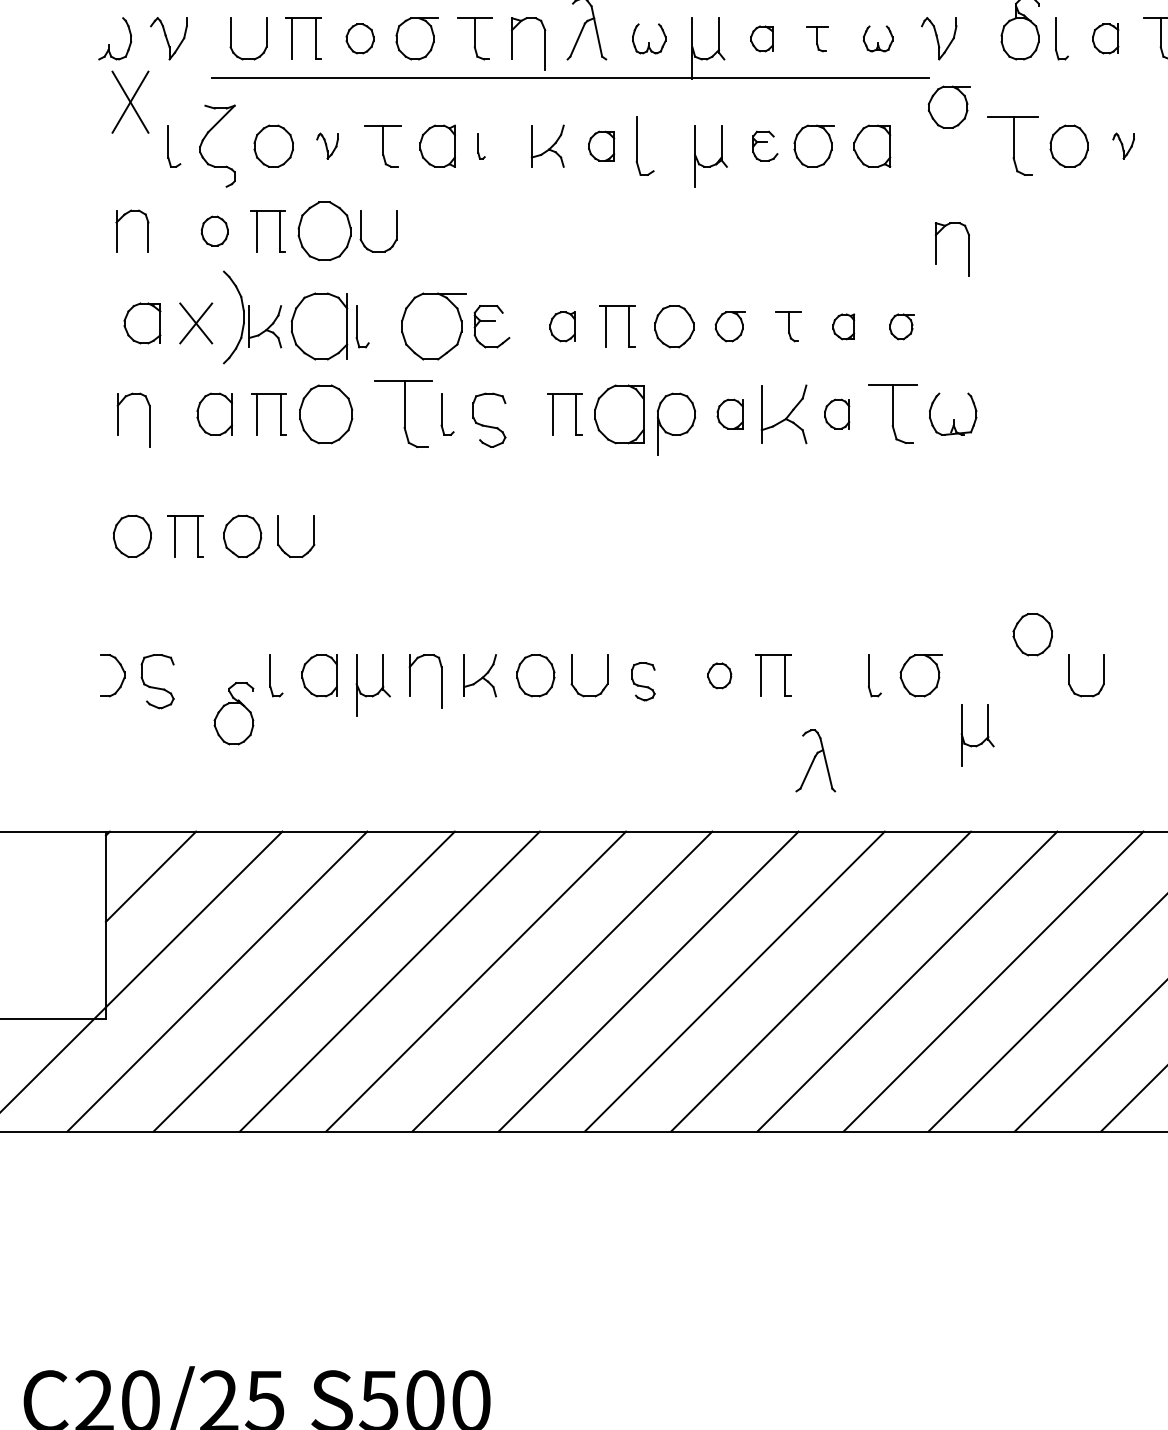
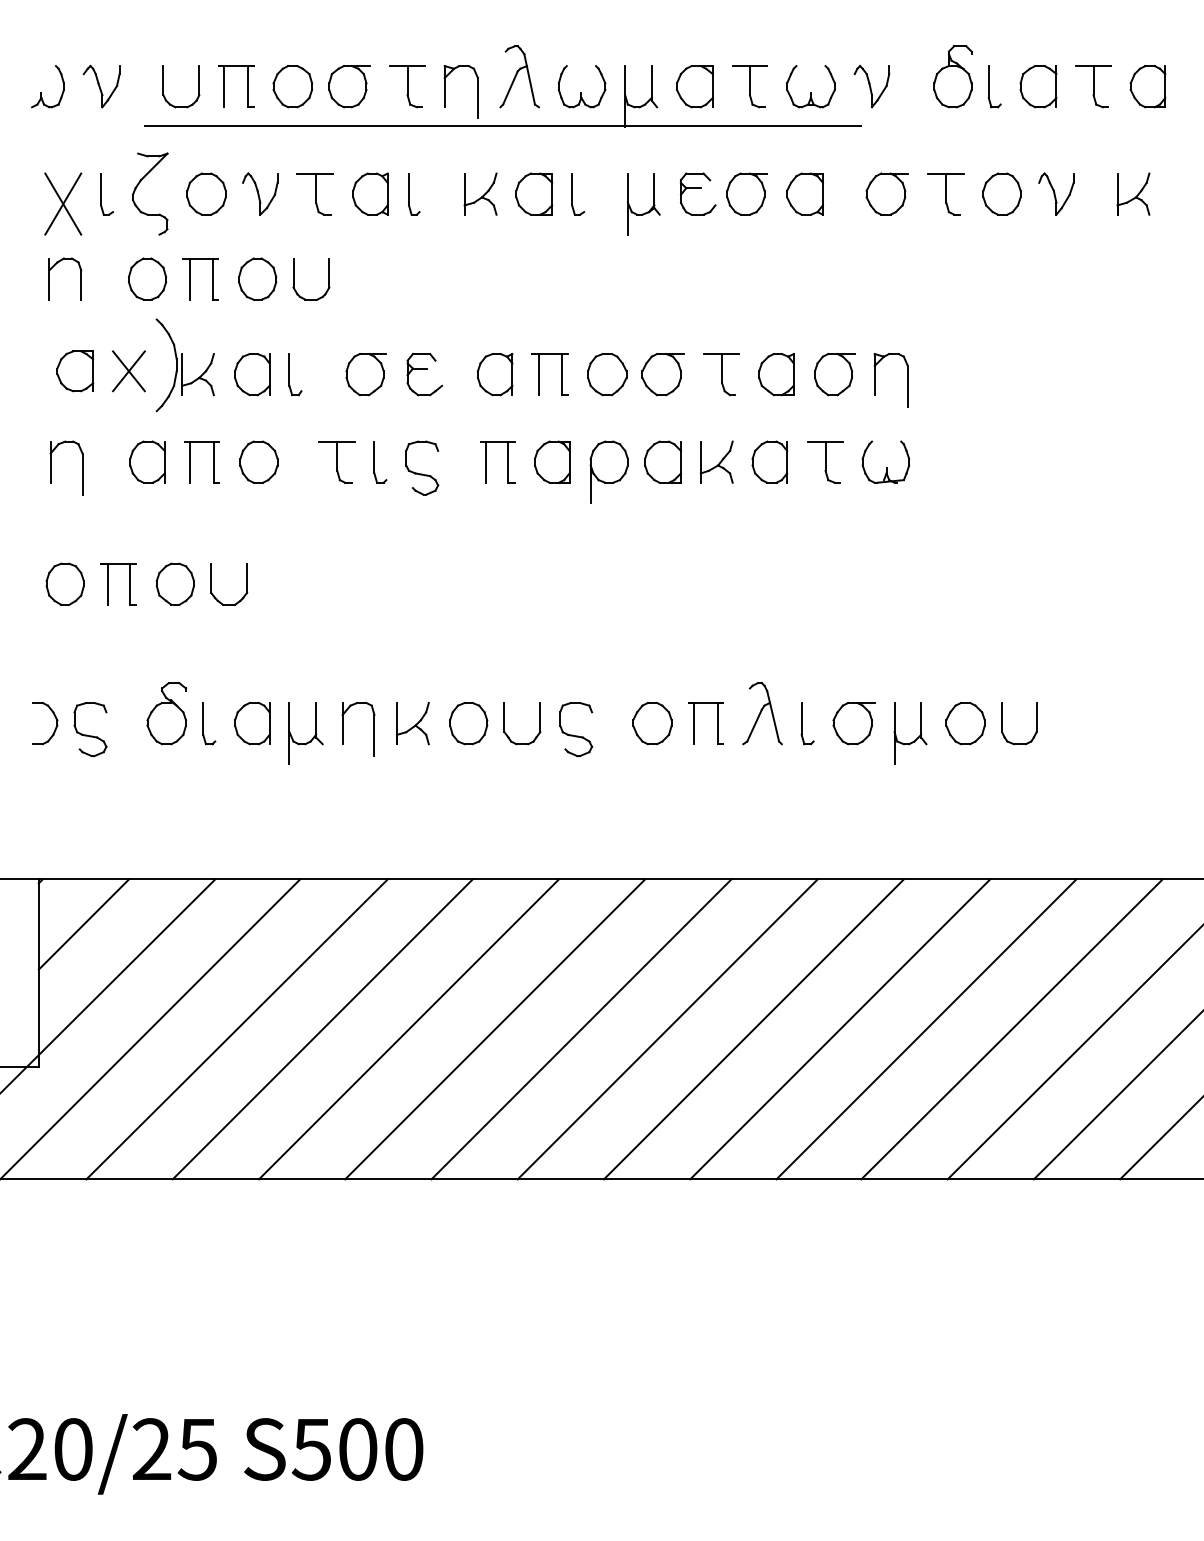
part: (359, 38) -> (292, 86), size x1.43
part: (648, 38) -> (581, 86), size x1.43
part: (761, 38) -> (694, 86), size x1.67
part: (816, 38) -> (749, 86), size x1.67
part: (877, 38) -> (810, 86), size x1.67
part: (1105, 38) -> (1038, 86), size x1.43
part: (130, 101) -> (63, 203), moved
part: (948, 106) -> (886, 193), moved
part: (327, 145) -> (260, 193), size x1.67
part: (601, 145) -> (534, 193), size x1.43
part: (764, 145) -> (697, 193), size x1.43
part: (1123, 145) -> (1056, 193), size x1.67
part: (481, 146) -> (414, 194), size x1.67
part: (645, 146) -> (578, 194), size x0.71
part: (1012, 146) -> (945, 194), size x0.71
part: (214, 230) -> (147, 278), size x1.43
part: (324, 230) -> (257, 278), size x0.71
part: (936, 249) -> (875, 380), moved
part: (319, 326) -> (252, 374), size x0.62
part: (432, 326) -> (365, 374), size x0.62
part: (562, 326) -> (495, 374), size x1.43
part: (729, 326) -> (662, 374), size x1.43
part: (788, 326) -> (721, 374), size x1.43
part: (843, 326) -> (776, 374), size x1.67
part: (901, 326) -> (834, 374), size x1.67
part: (325, 413) -> (258, 461), size x0.71
part: (619, 413) -> (552, 461), size x0.71
part: (729, 413) -> (662, 461), size x1.43
part: (783, 413) -> (716, 461), size x0.71
part: (836, 413) -> (769, 461), size x1.43
part: (403, 414) -> (336, 462), size x0.62
part: (892, 414) -> (825, 462), size x0.71
part: (1032, 634) -> (965, 723), moved
part: (719, 675) -> (652, 723), size x1.67
part: (643, 681) -> (576, 729), size x1.43
part: (233, 713) -> (166, 713), moved
part: (980, 742) -> (913, 740), moved
part: (815, 760) -> (762, 713), moved

